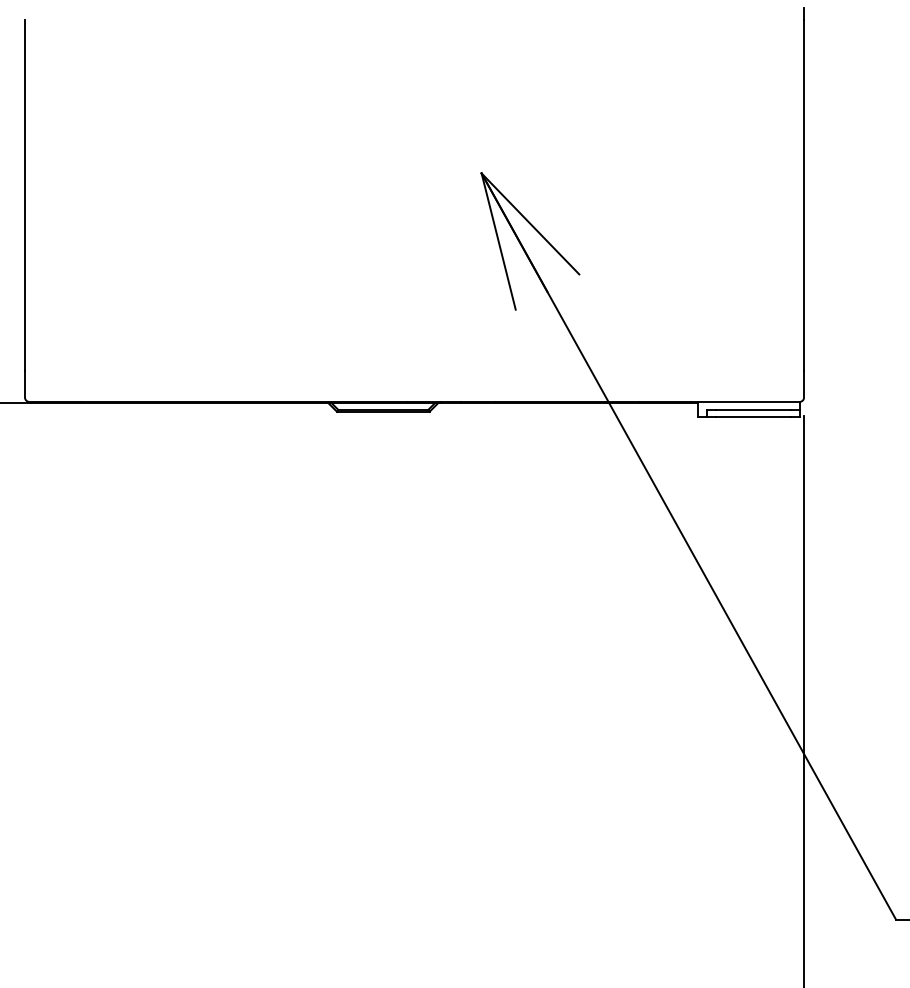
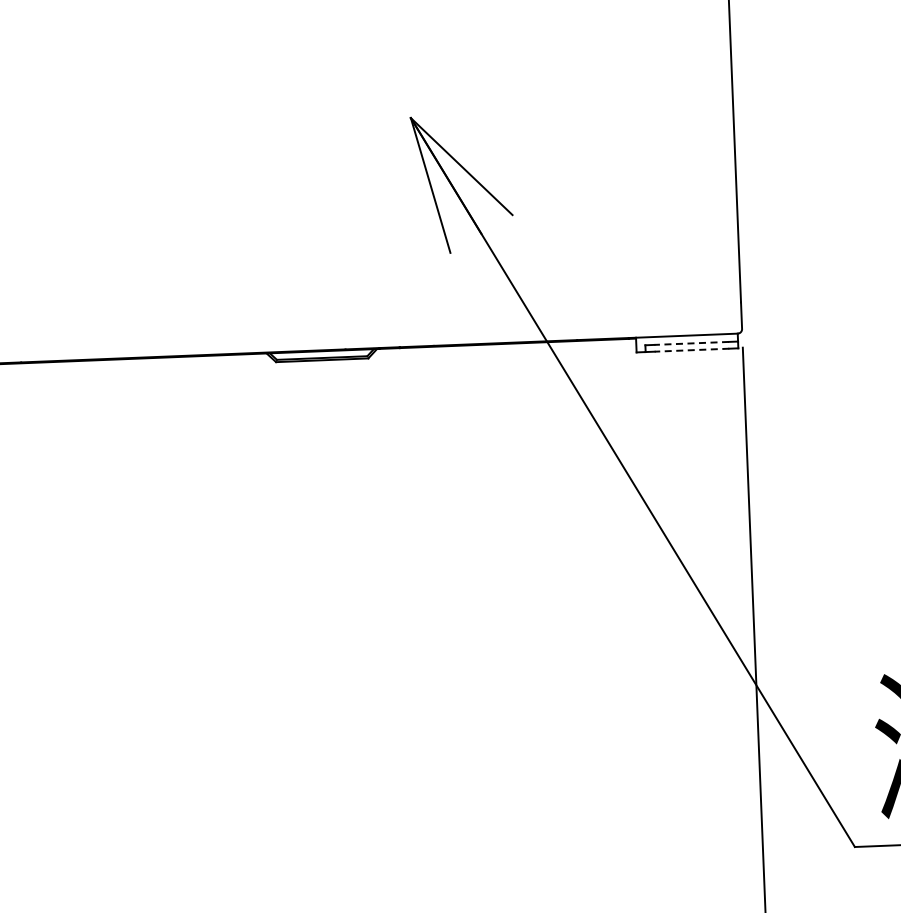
line: (752, 409) -> (691, 343), solid -> dashed
line: (752, 416) -> (691, 350), solid -> dashed

